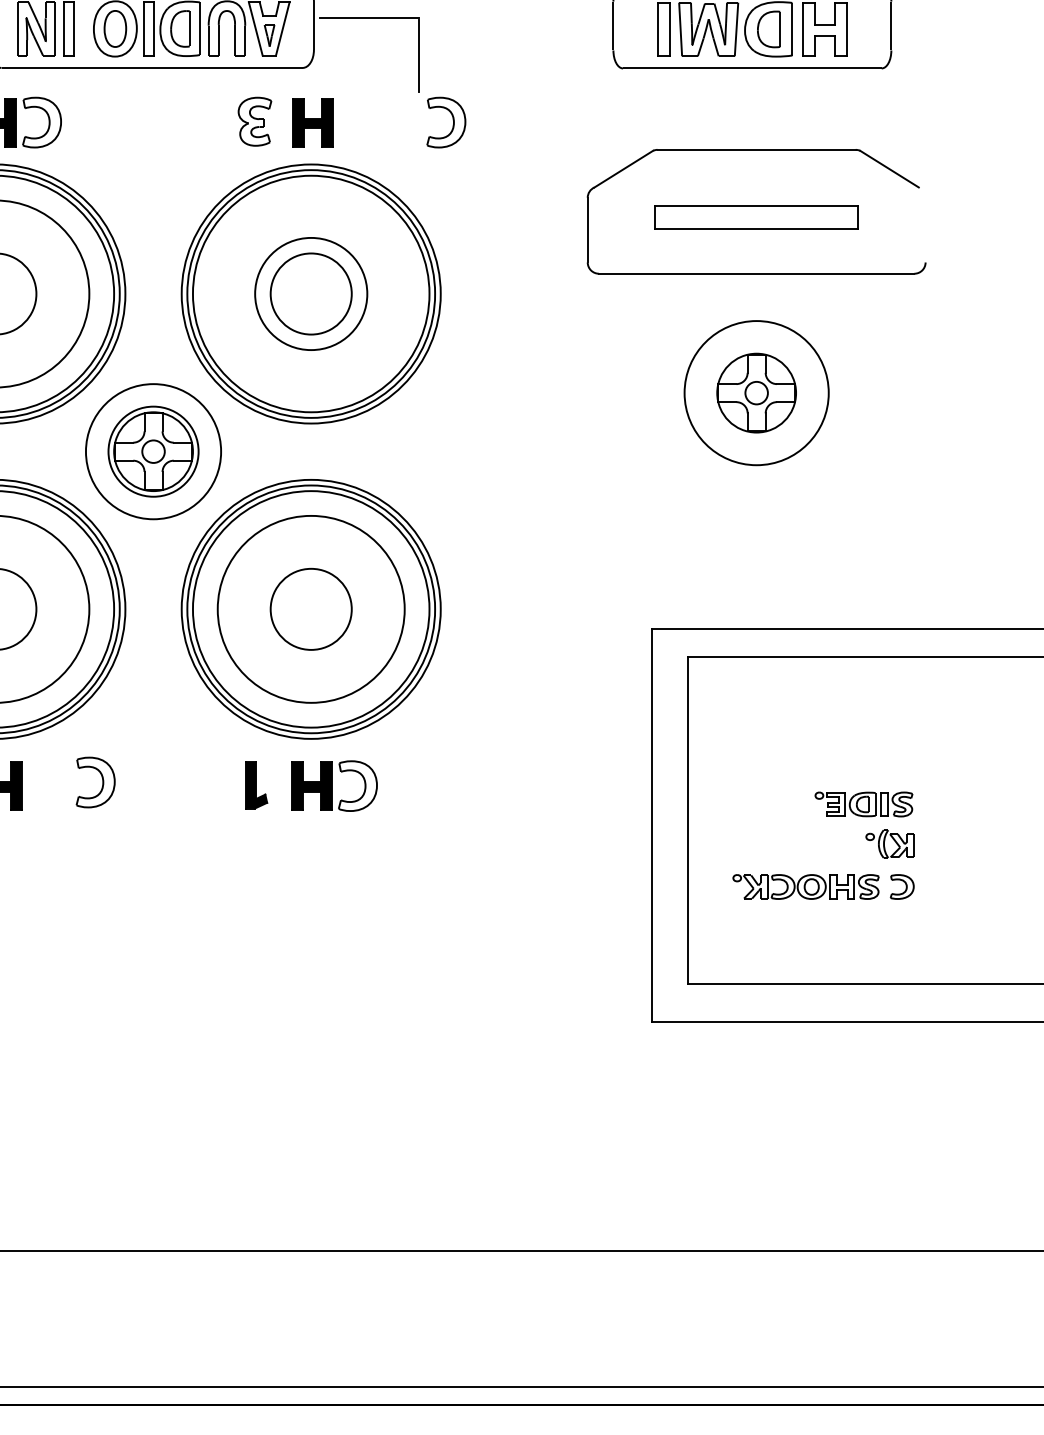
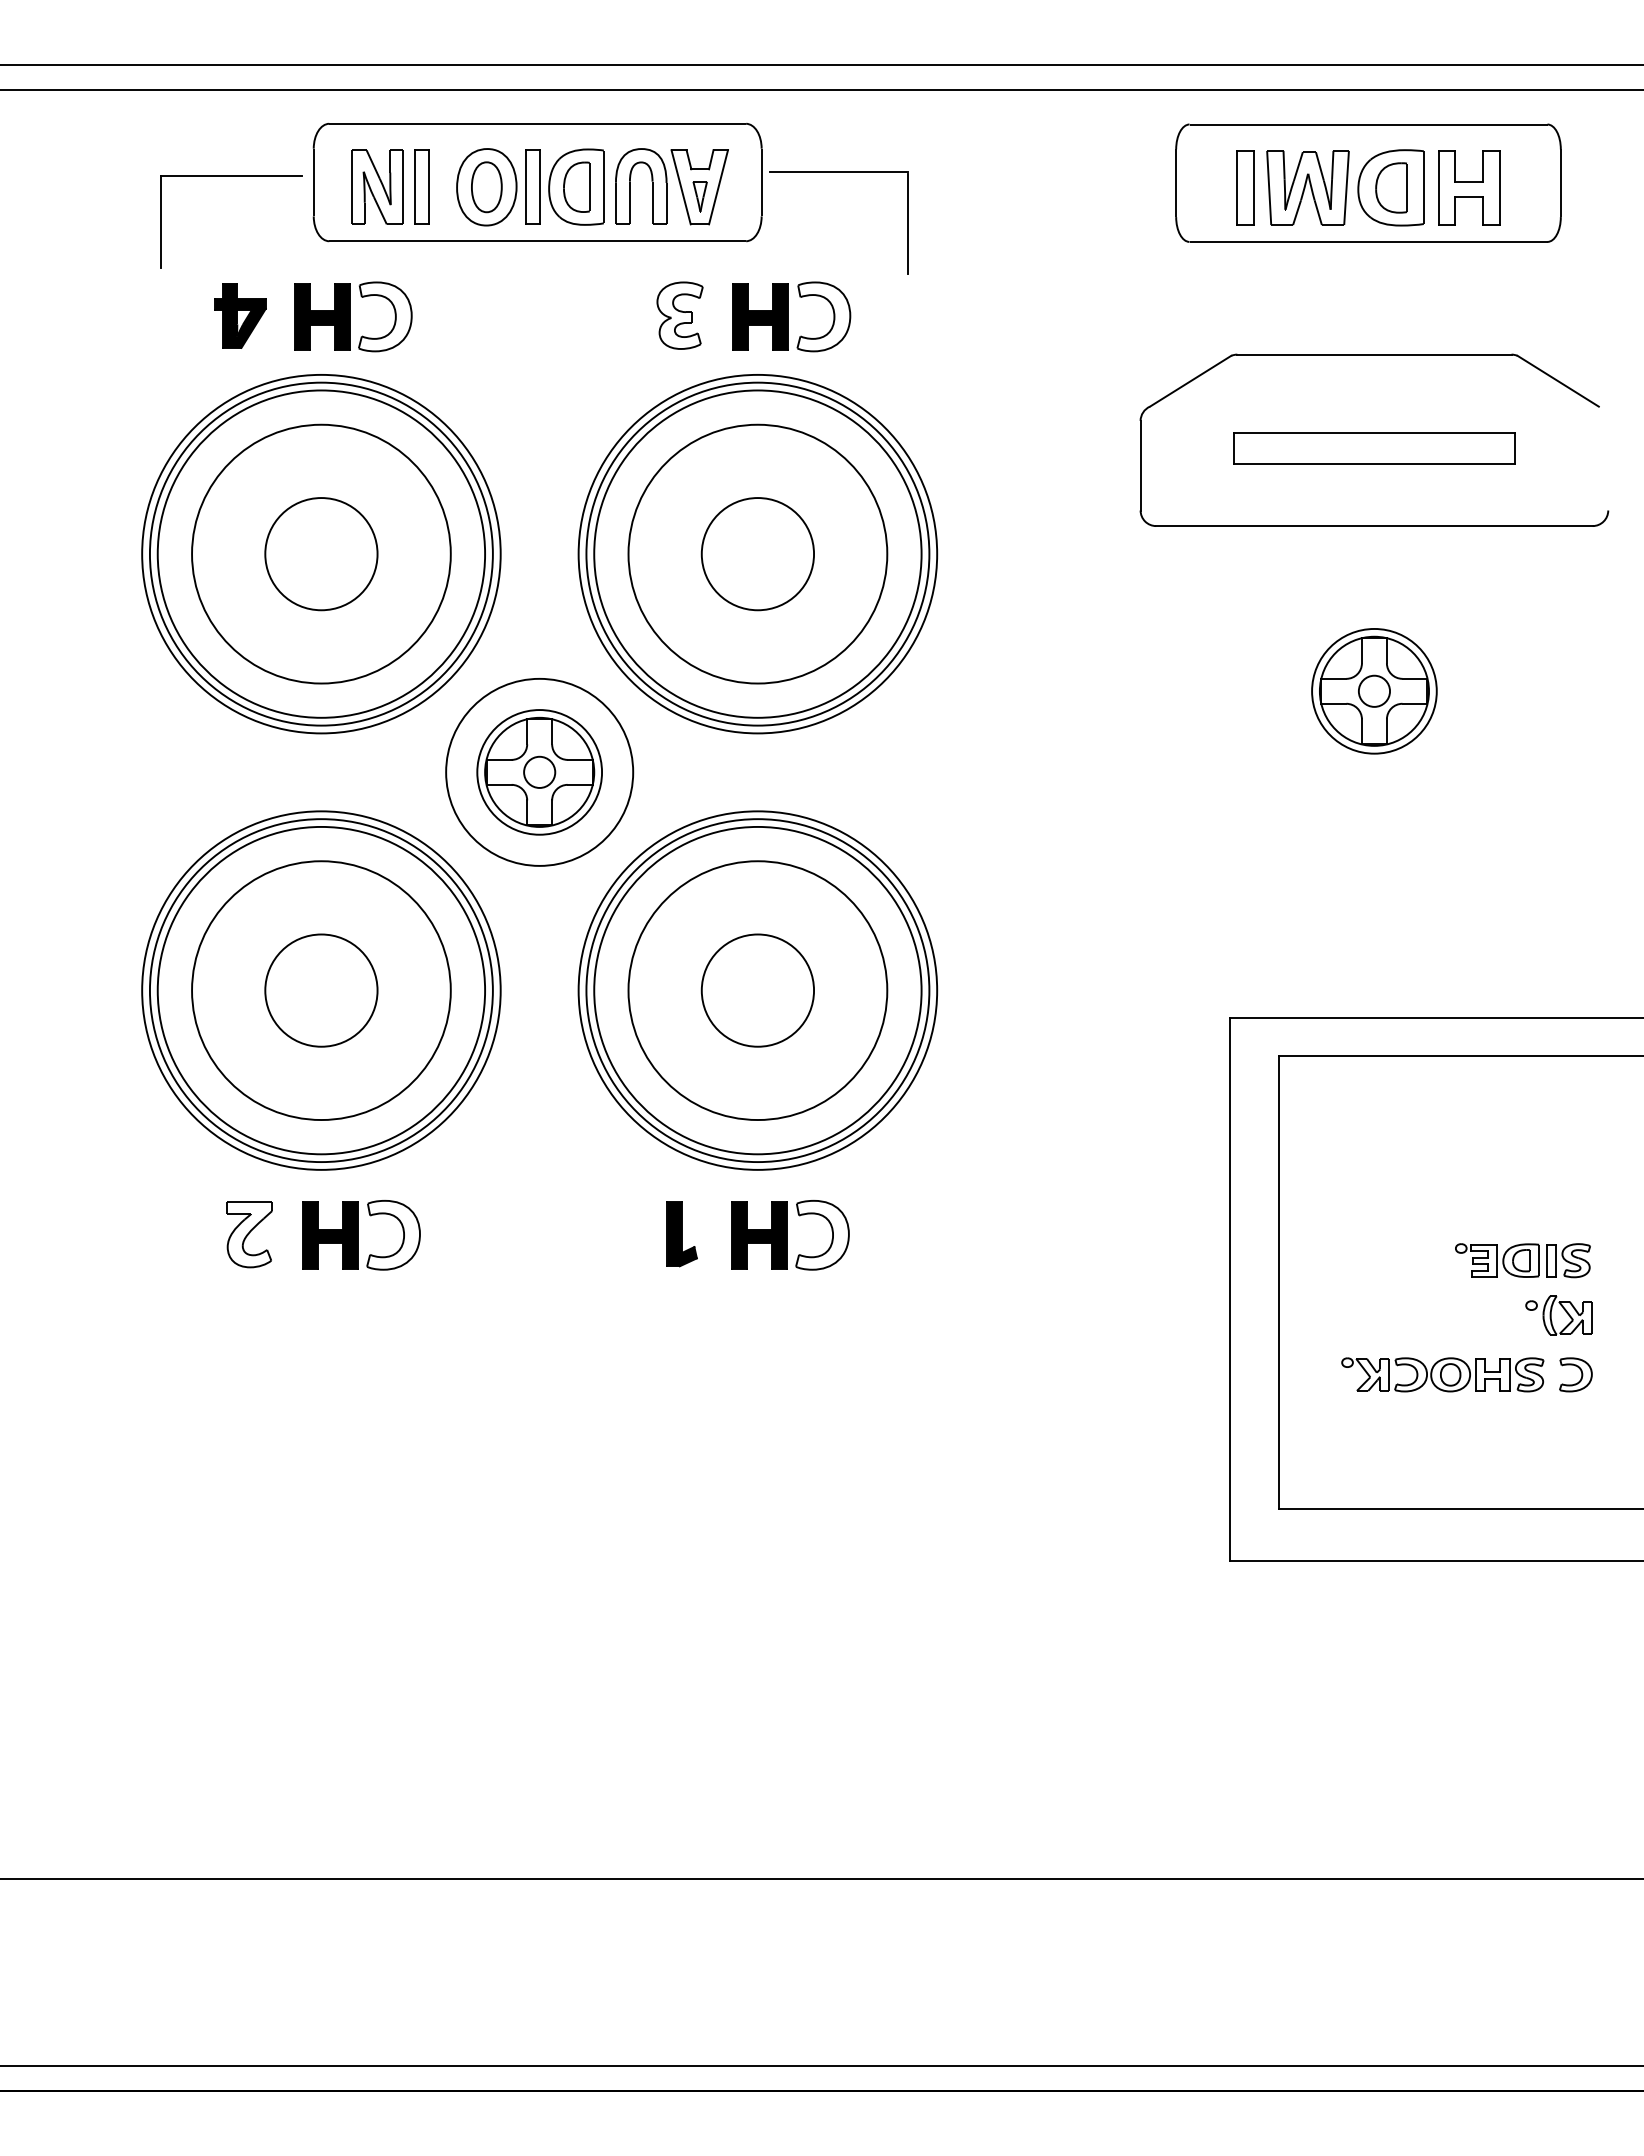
part: (453, 122) -> (833, 316), moved
circle: (310, 293) -> (757, 553), size x1.67
circle: (756, 392) -> (1374, 690), size x0.62
part: (102, 785) -> (402, 1239), moved

